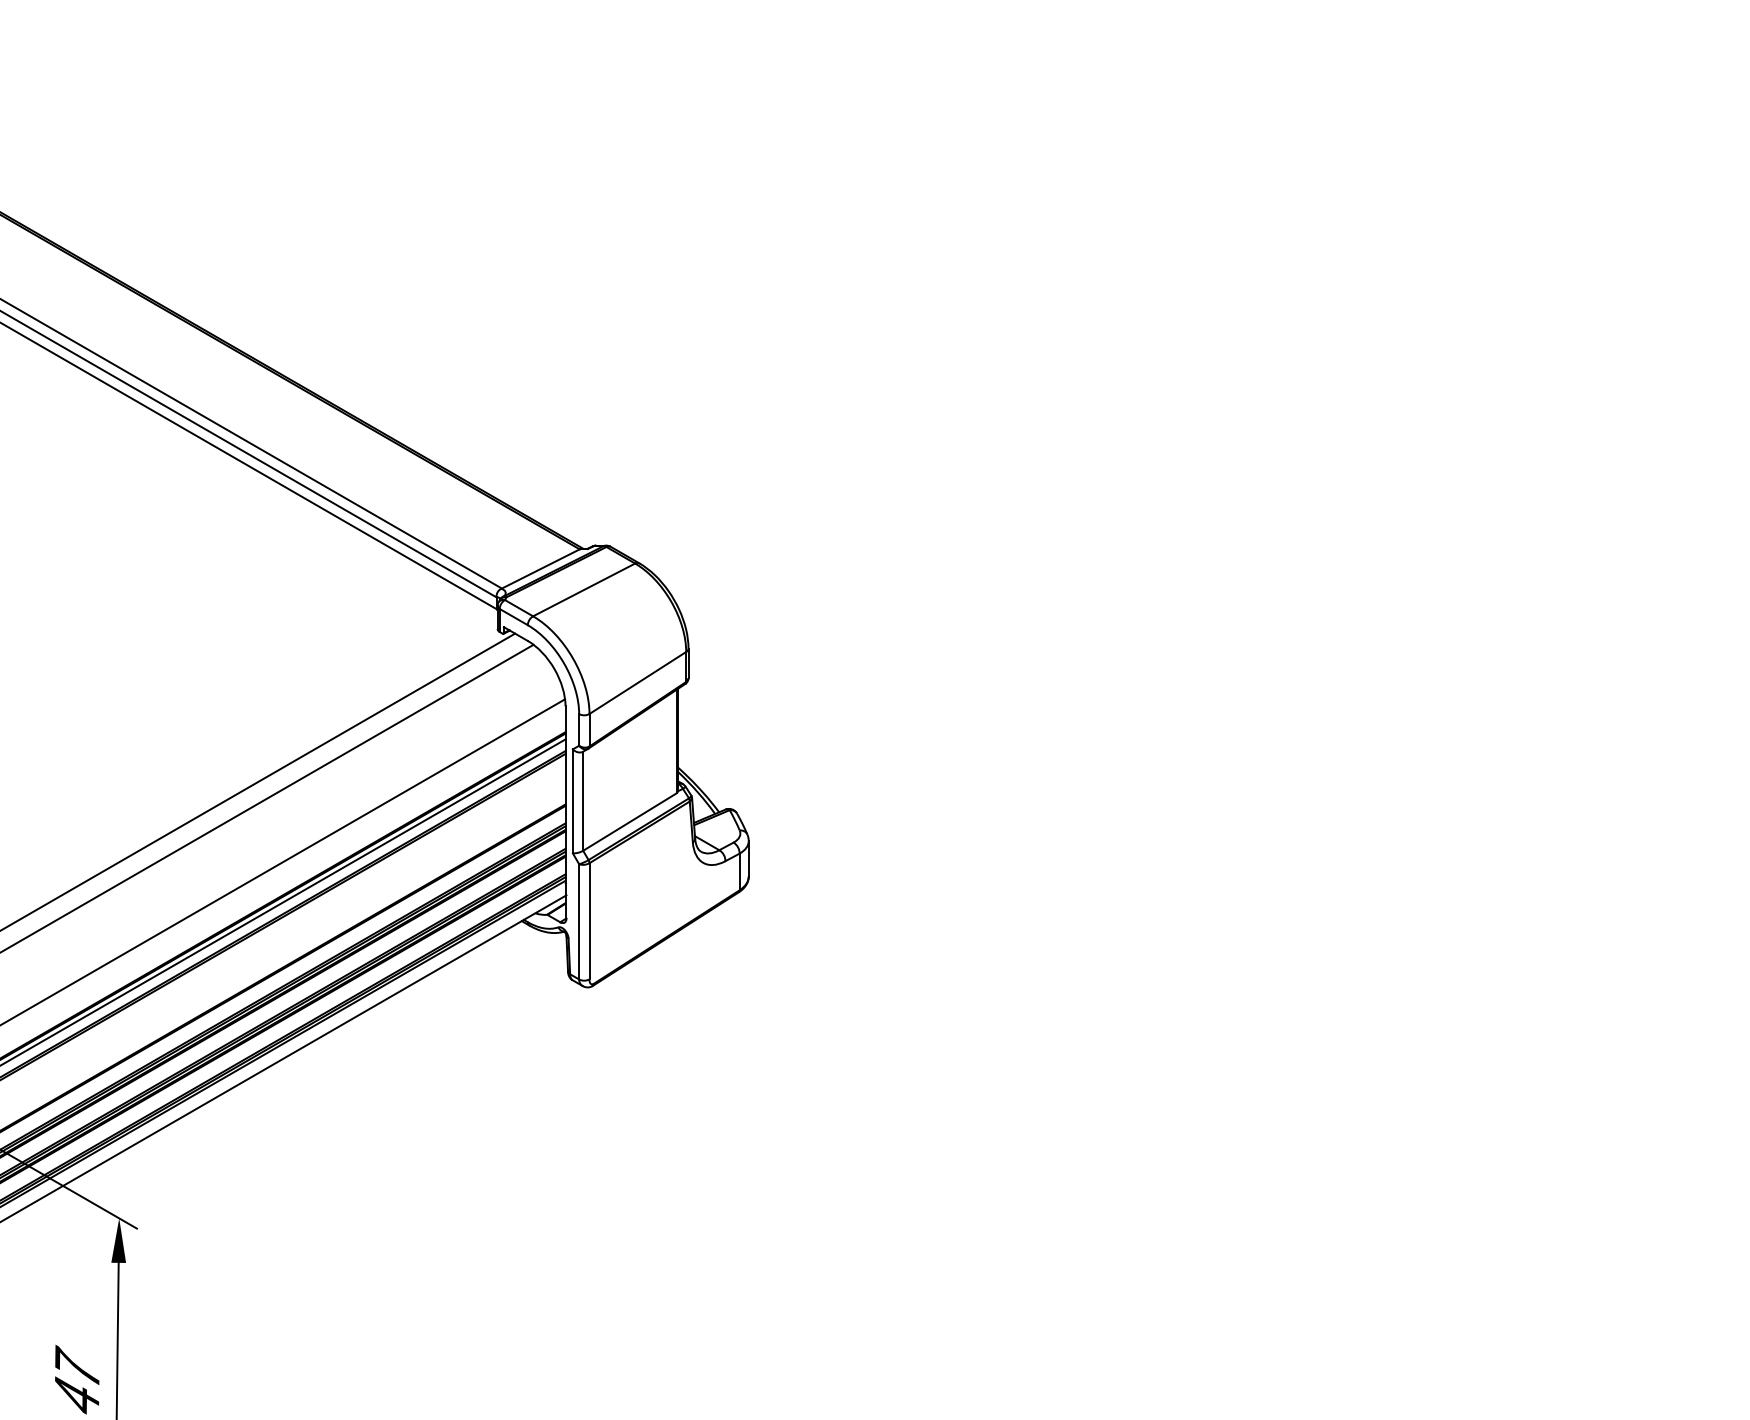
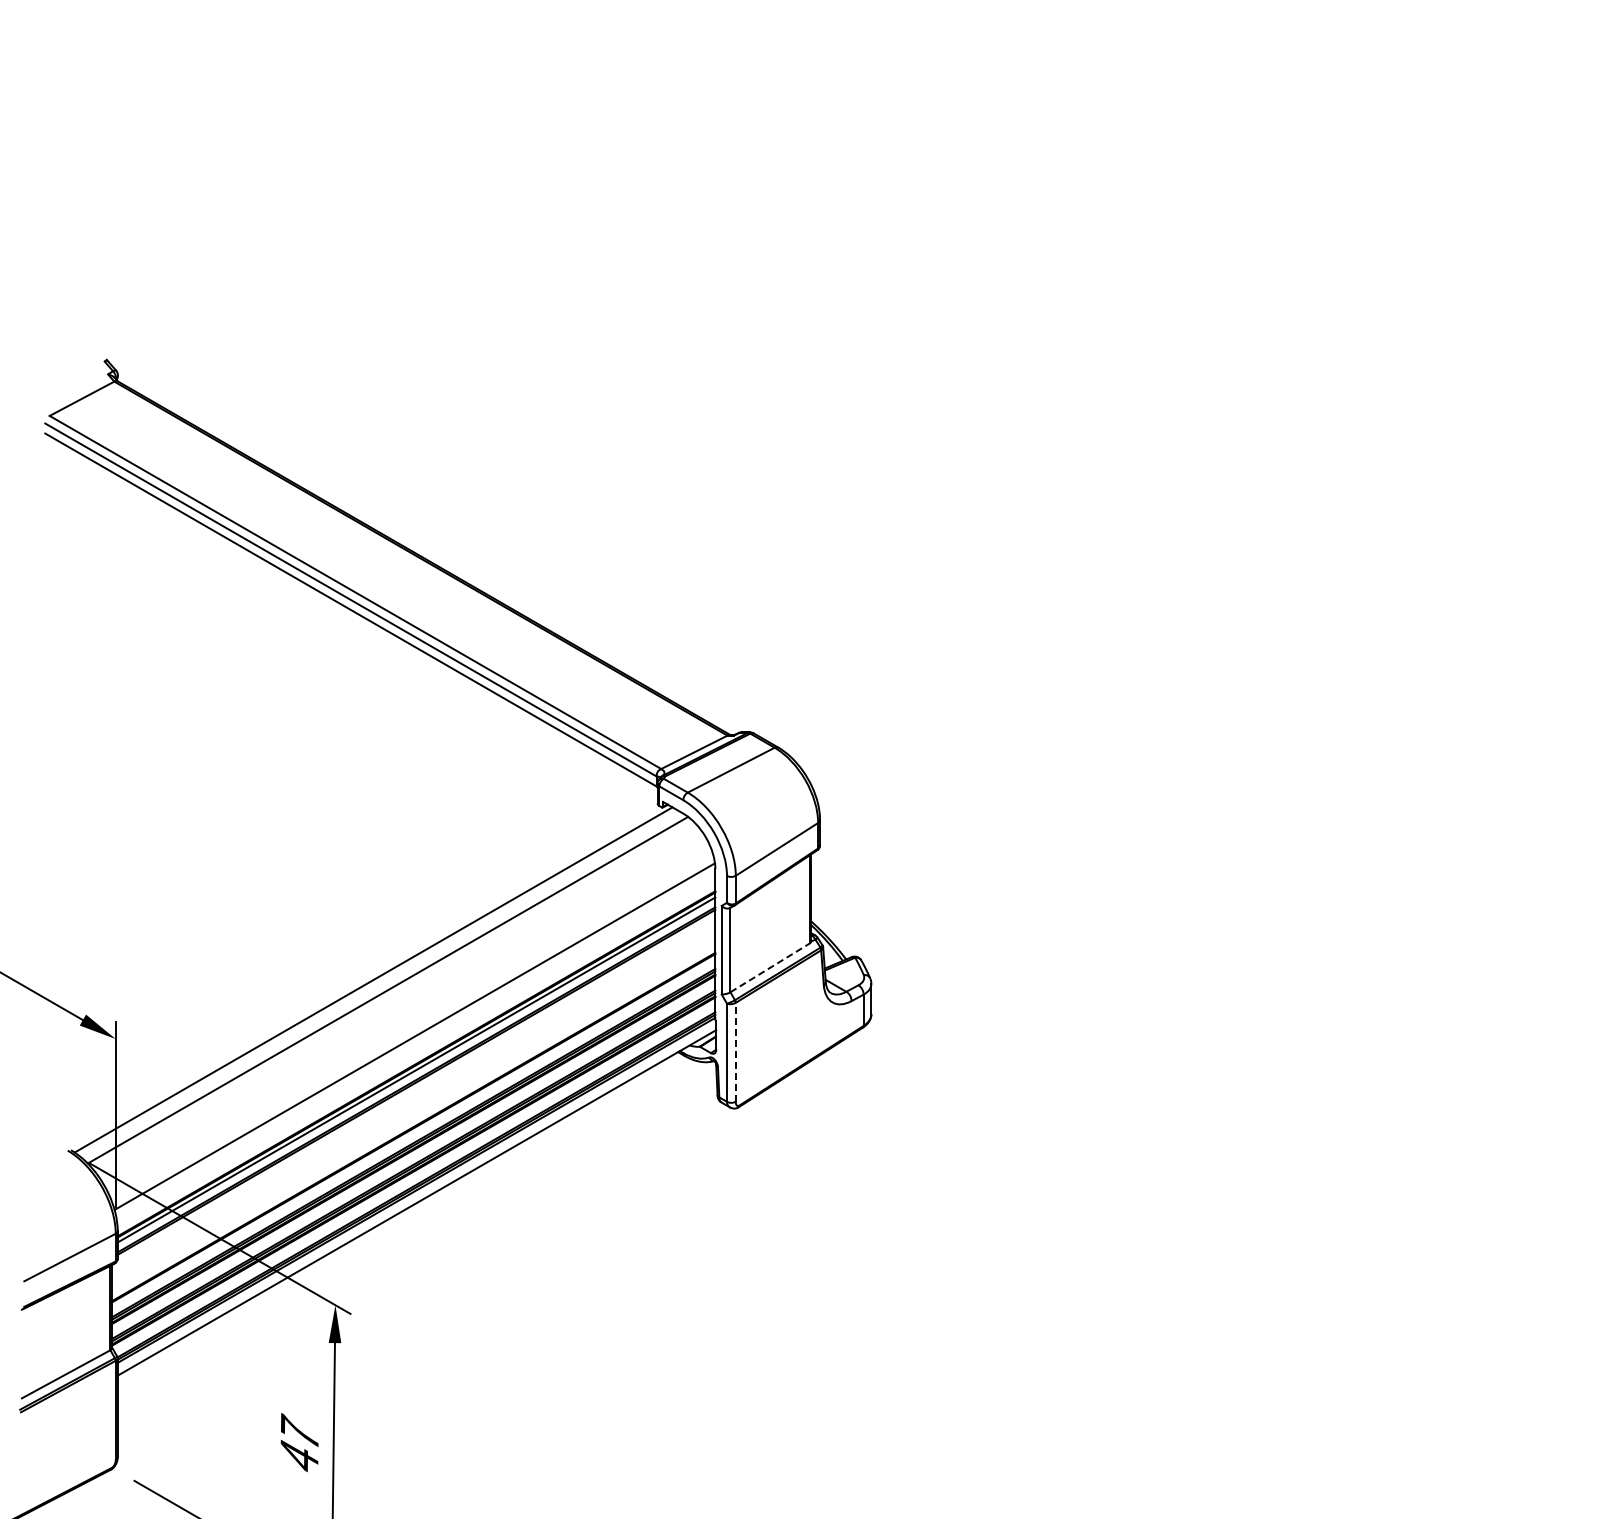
line: (630, 821) -> (770, 967), solid -> dashed
line: (589, 920) -> (735, 1051), solid -> dashed

